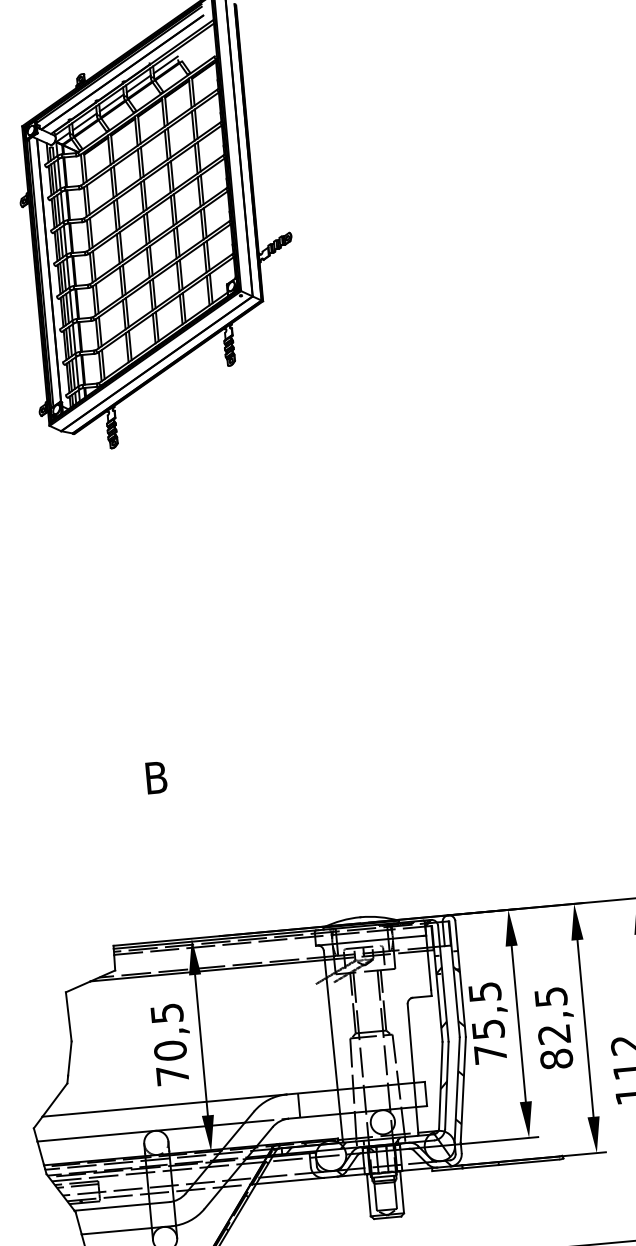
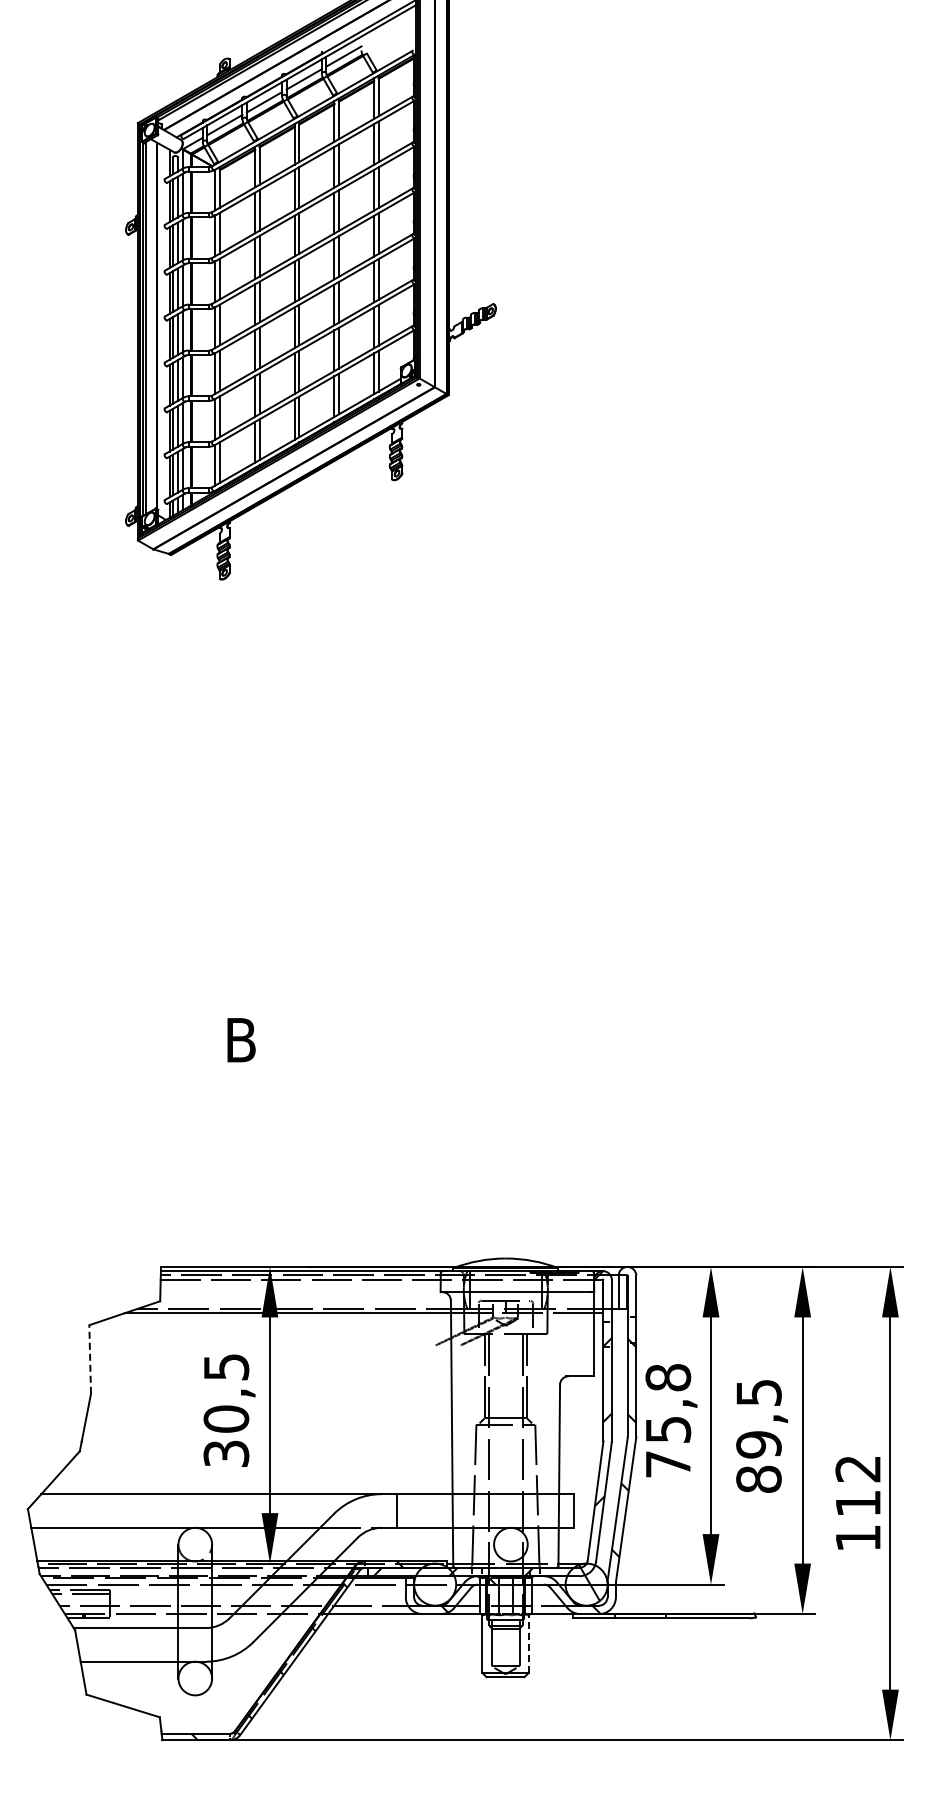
text: (485, 992) -> (668, 1377), 75,5 -> 75,8
line: (69, 1016) -> (90, 1359), solid -> dashed
text: (554, 1034) -> (758, 1444), 82,5 -> 89,5
text: (172, 1075) -> (226, 1453), 70,5 -> 30,5
line: (402, 1192) -> (528, 1644), solid -> dashed

